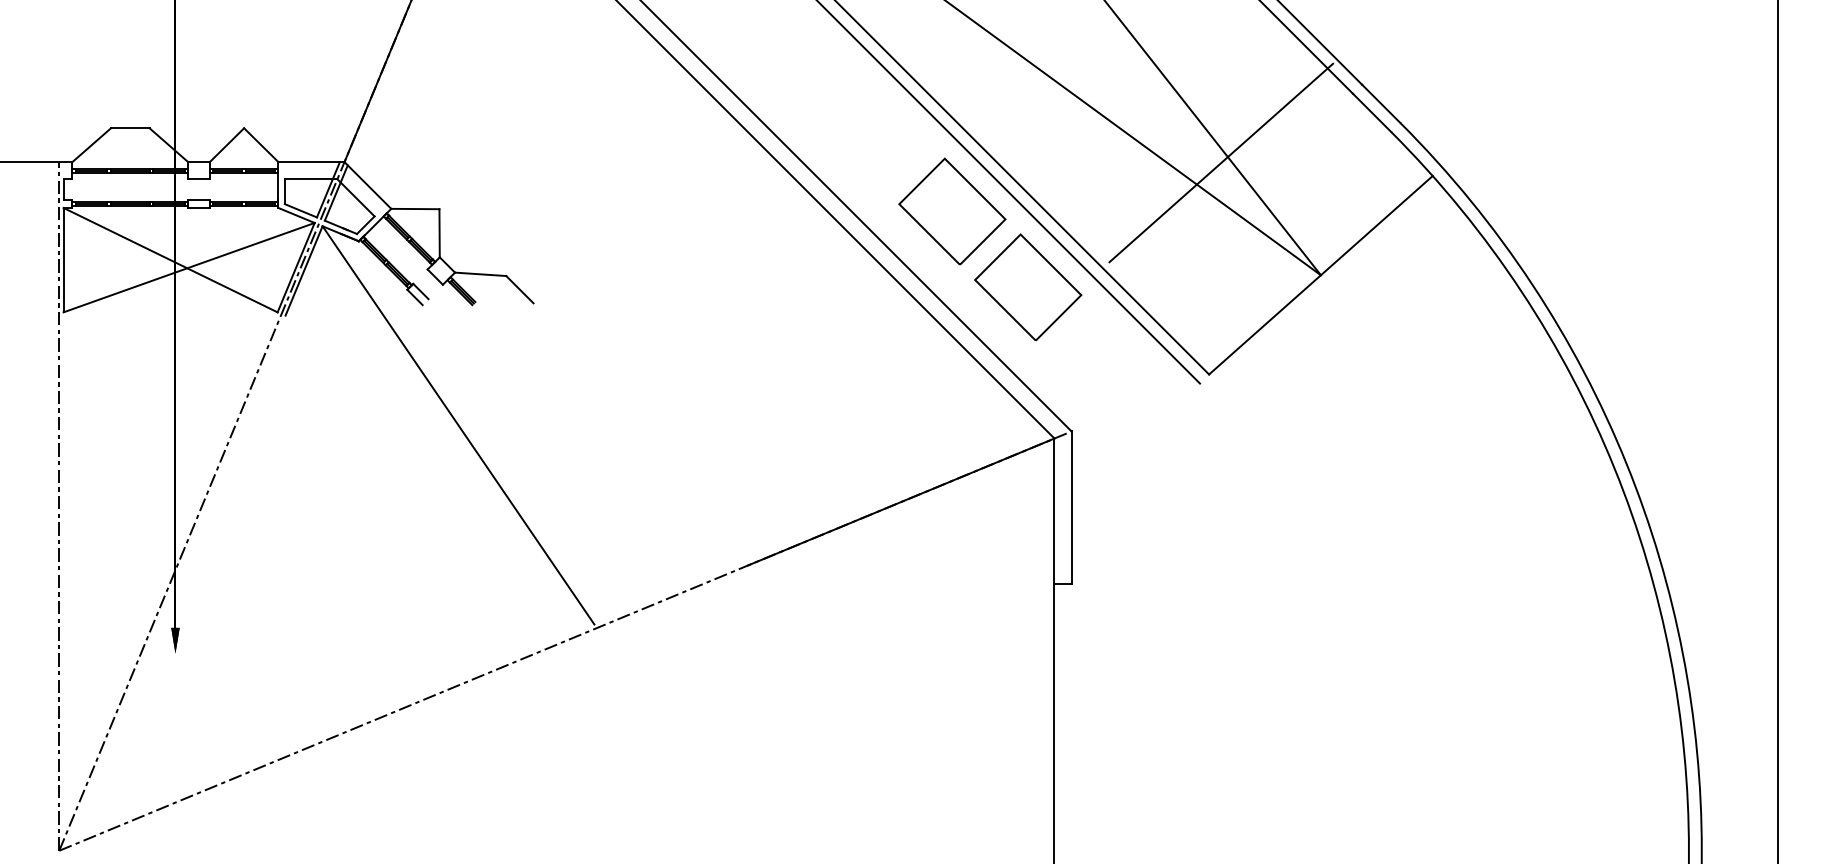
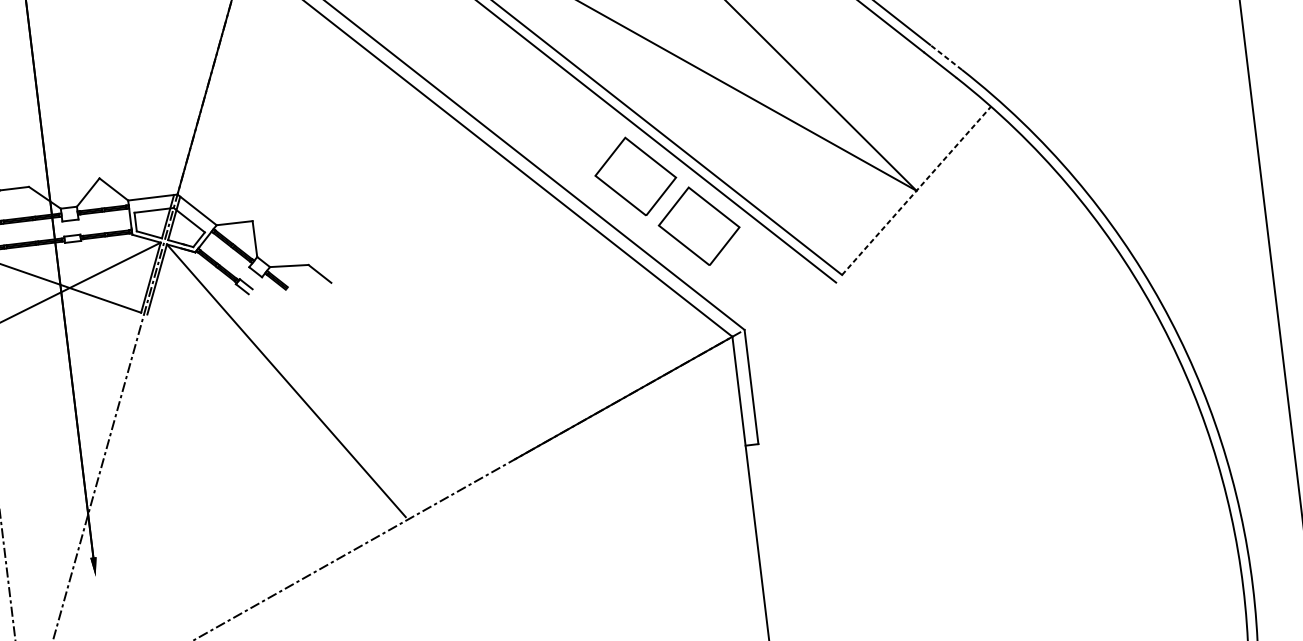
line: (1380, 103) -> (945, 57), solid -> dashed
line: (1221, 162) -> (832, 115), removed
line: (1321, 274) -> (916, 190), solid -> dashed

